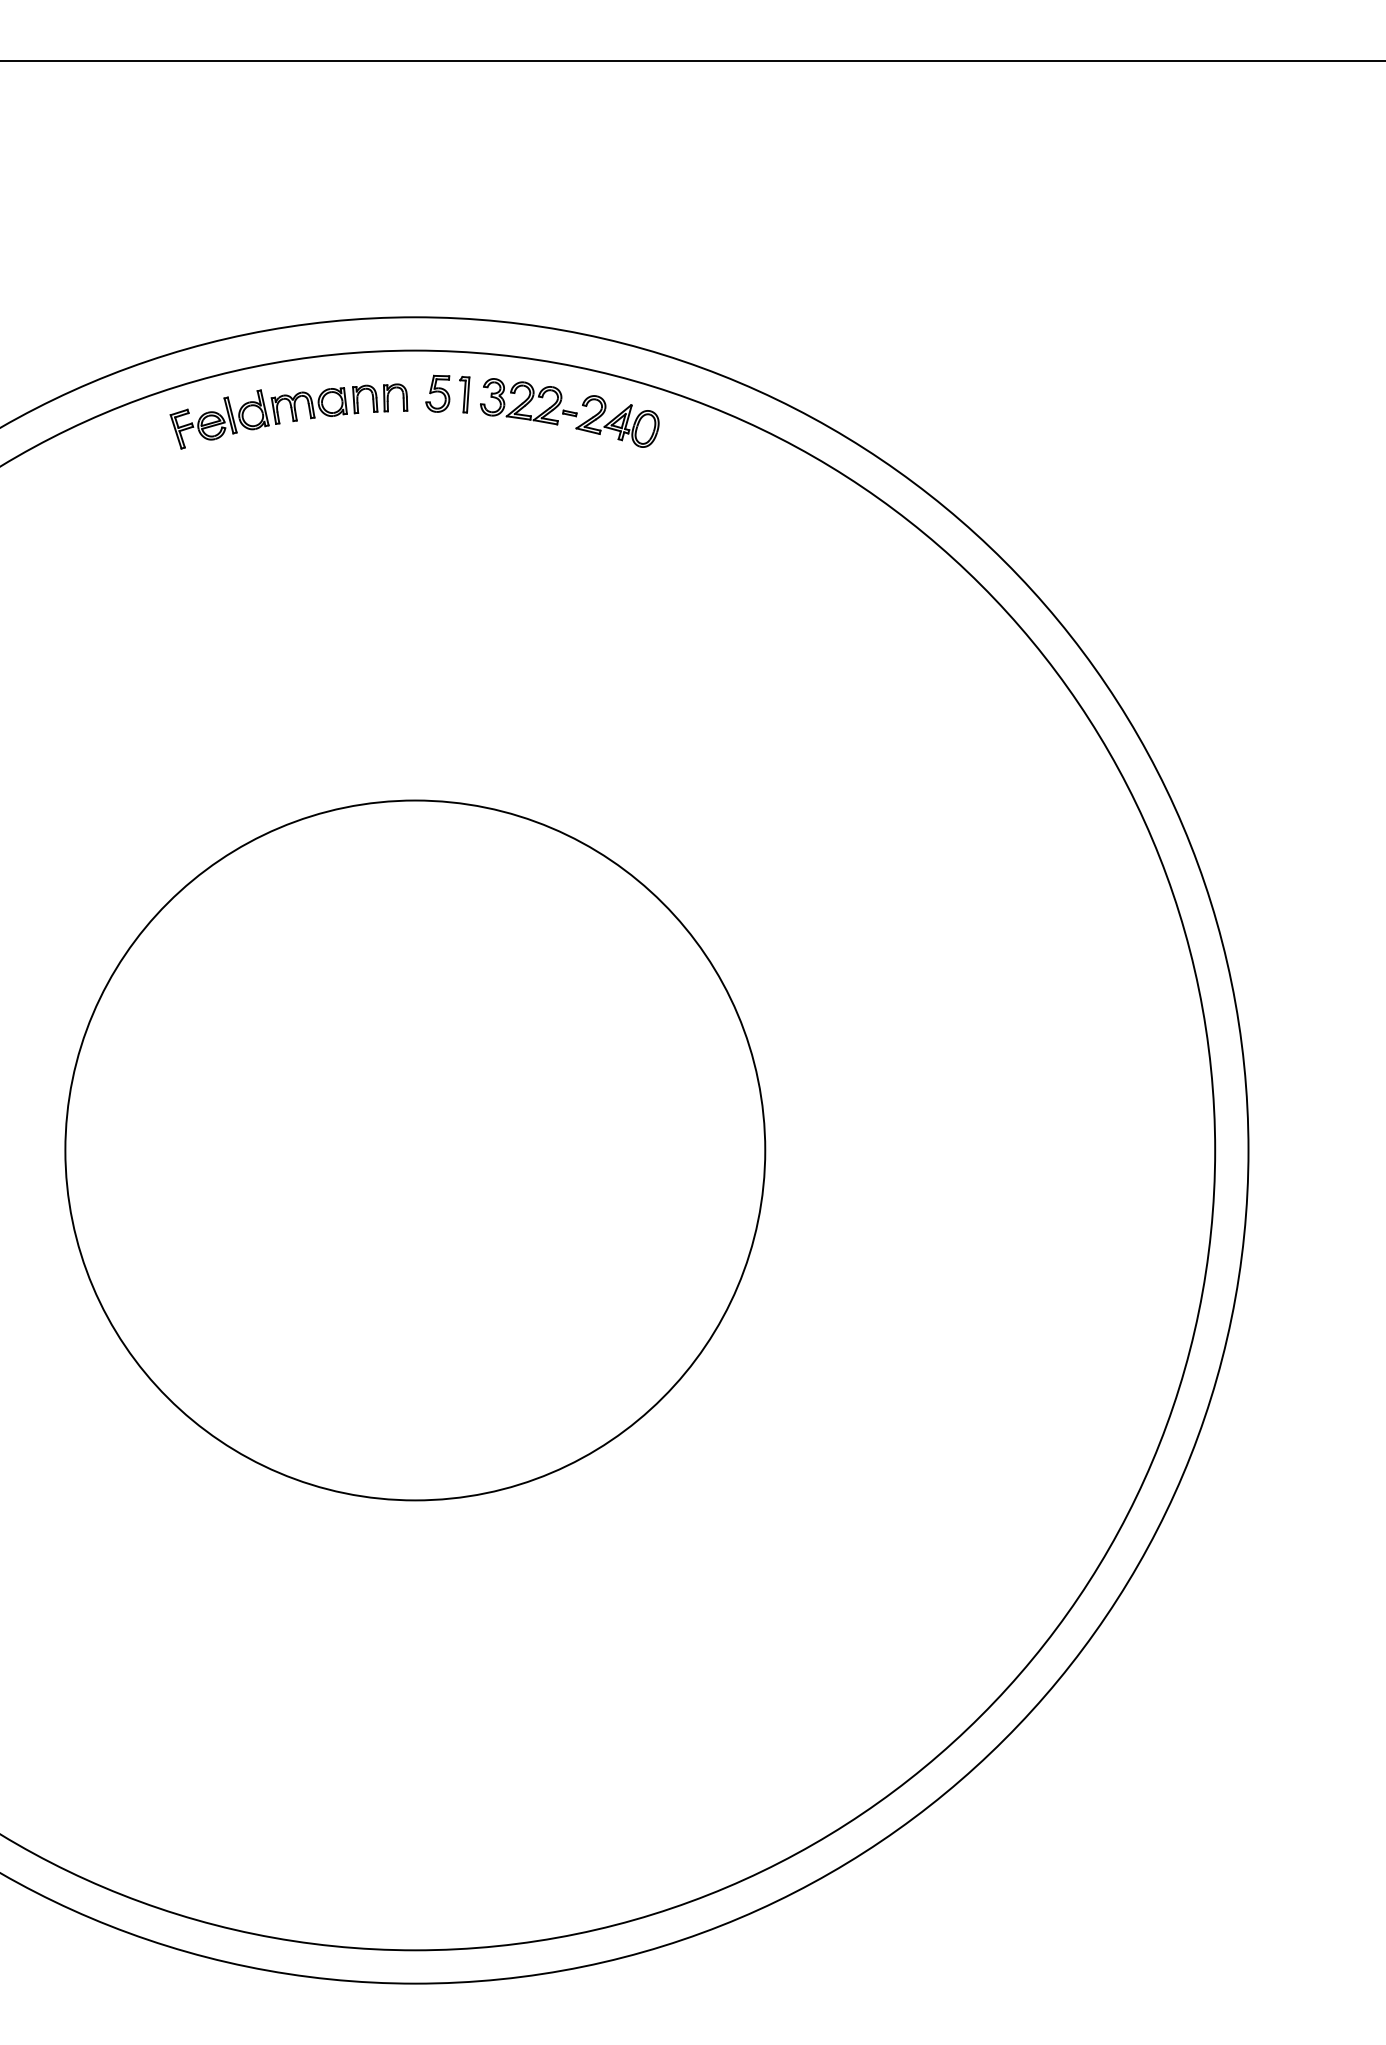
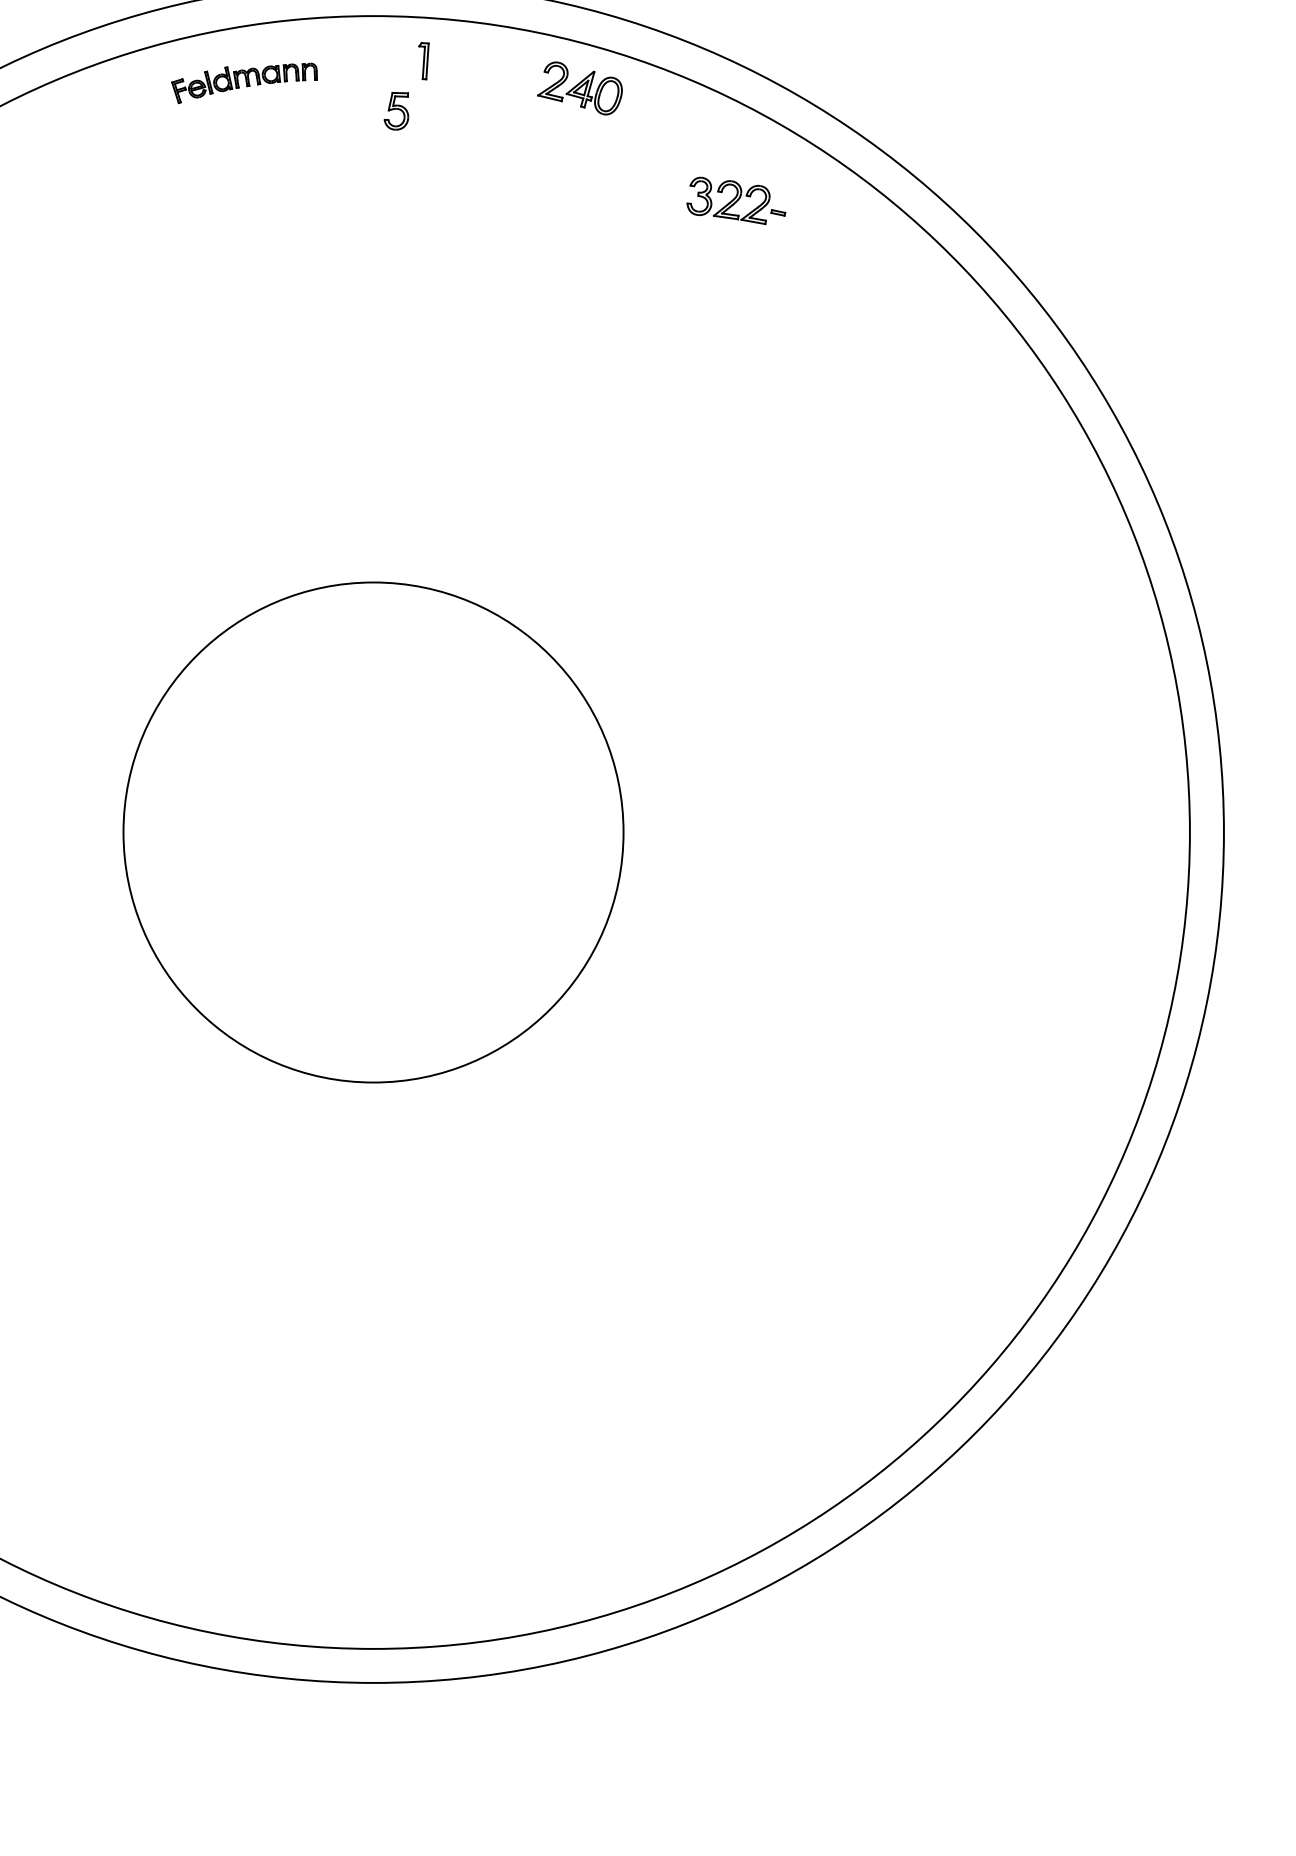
part: (437, 393) -> (396, 110), moved
part: (528, 401) -> (736, 200), moved
part: (288, 416) -> (244, 83), size x0.6
circle: (415, 1150) -> (373, 832), size x0.7

